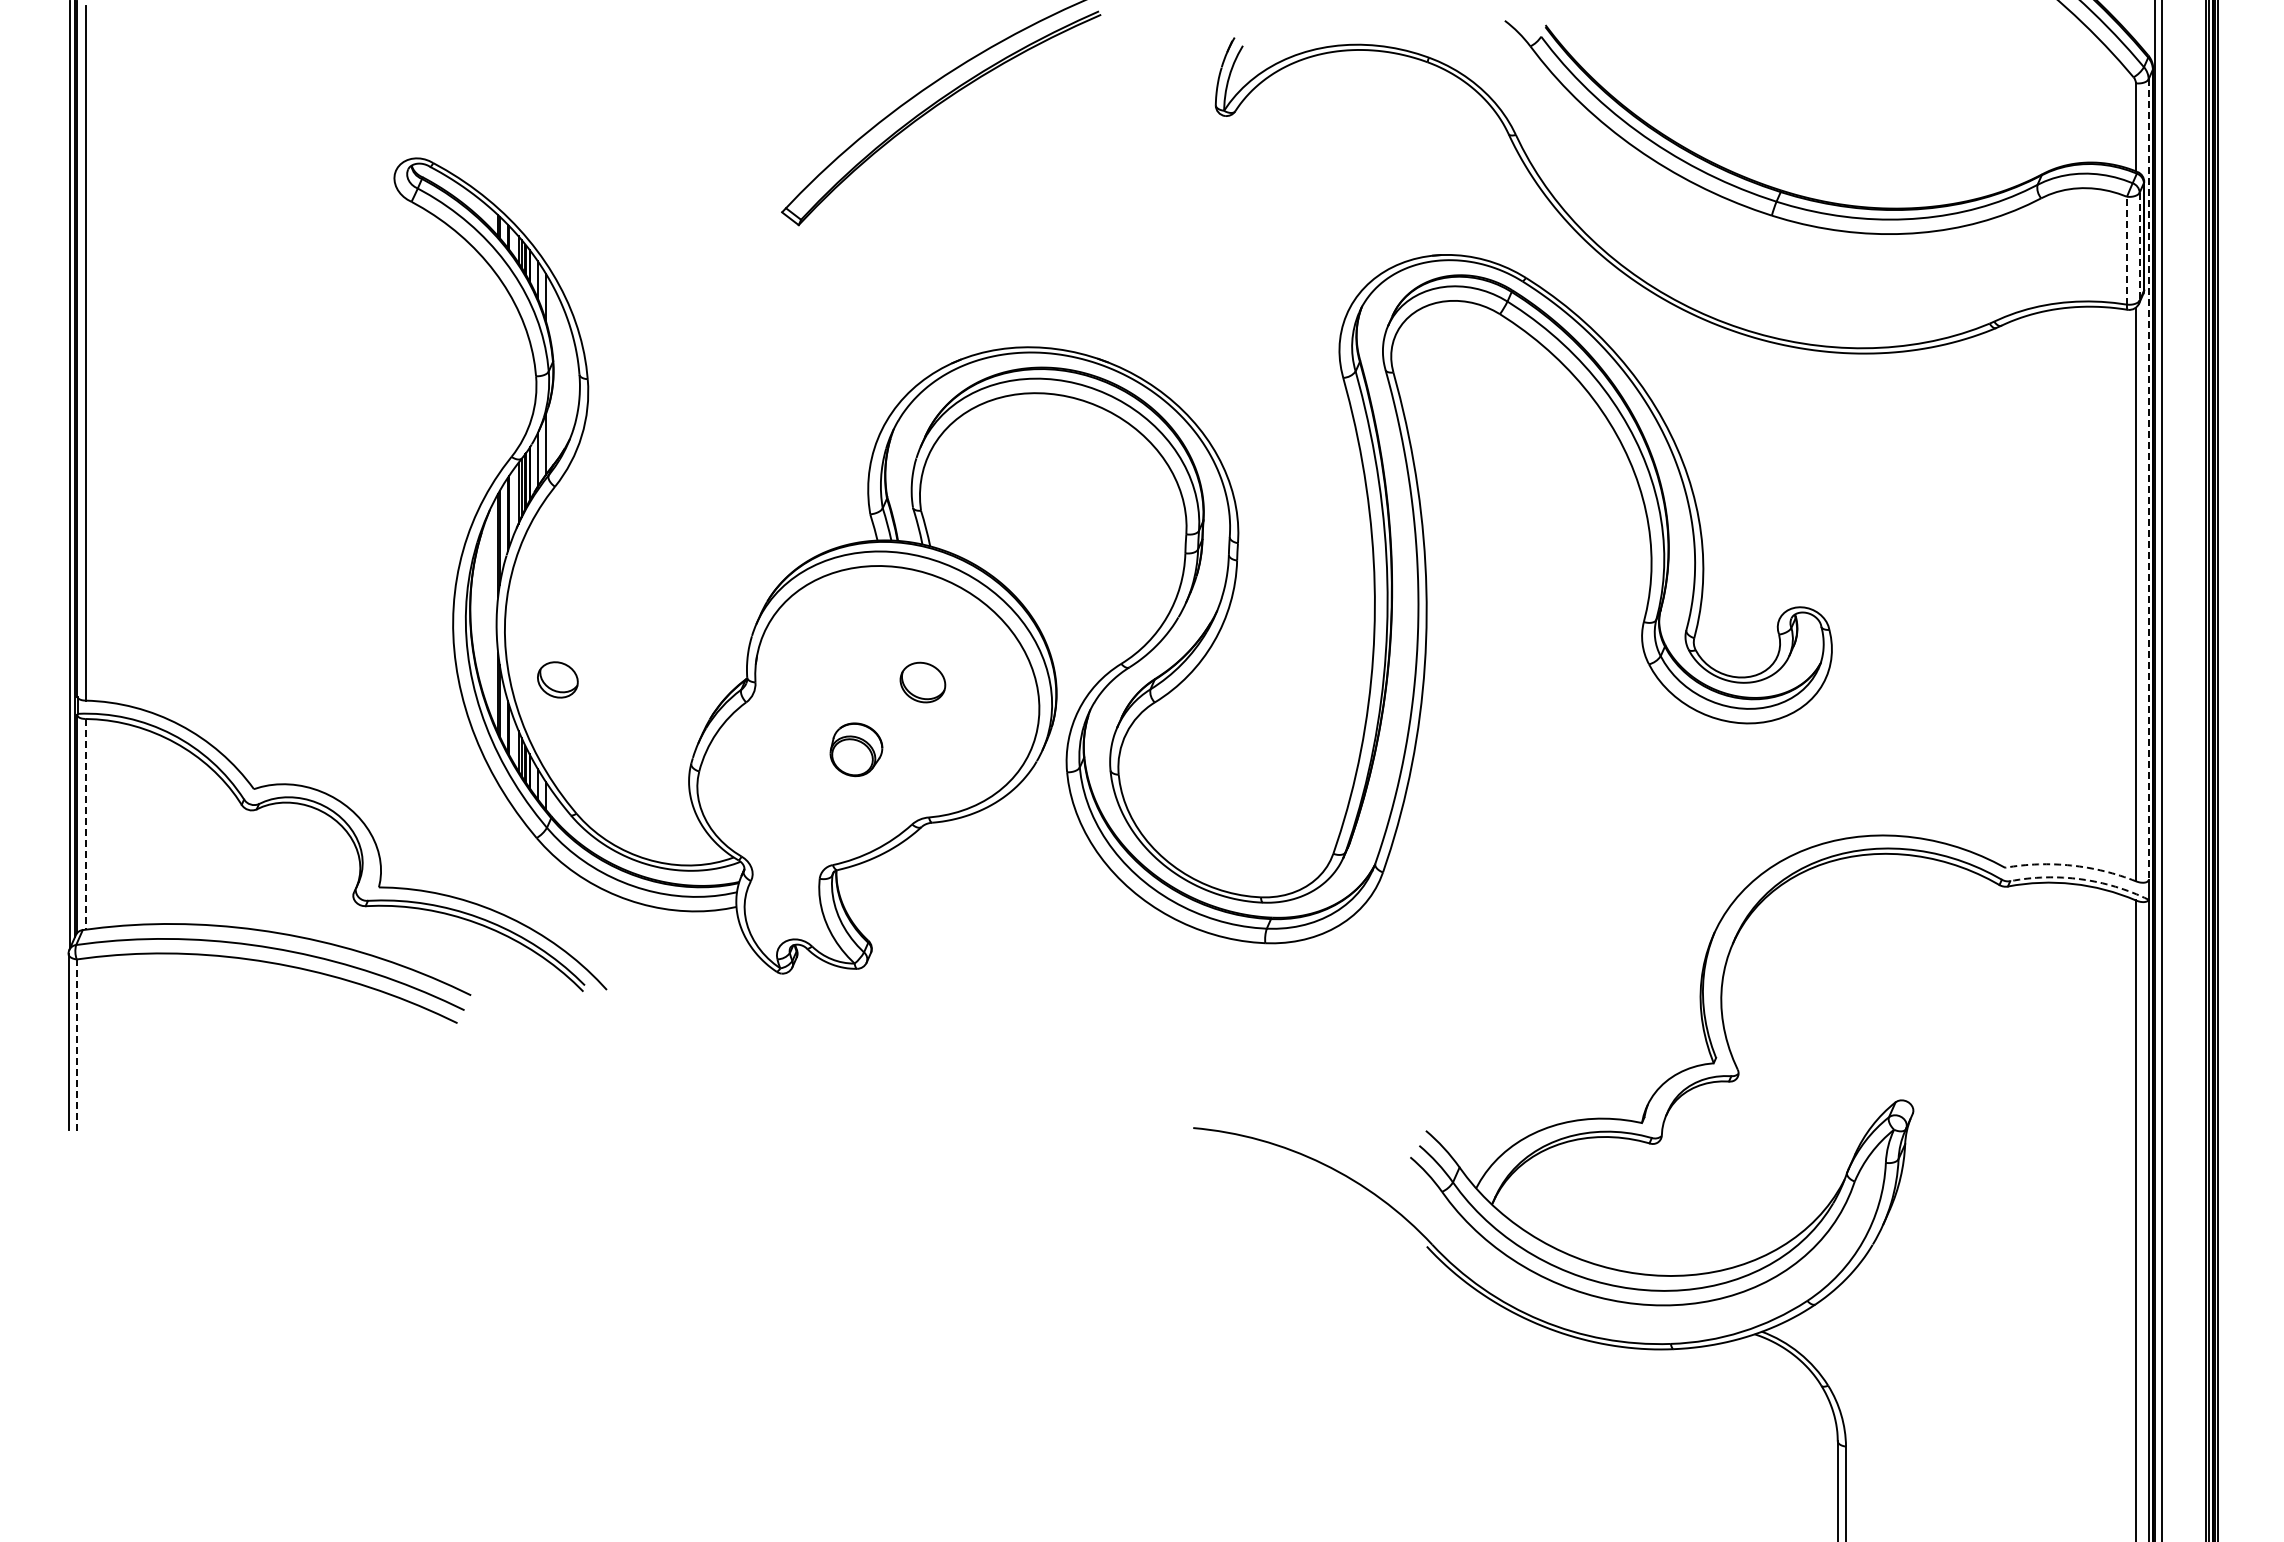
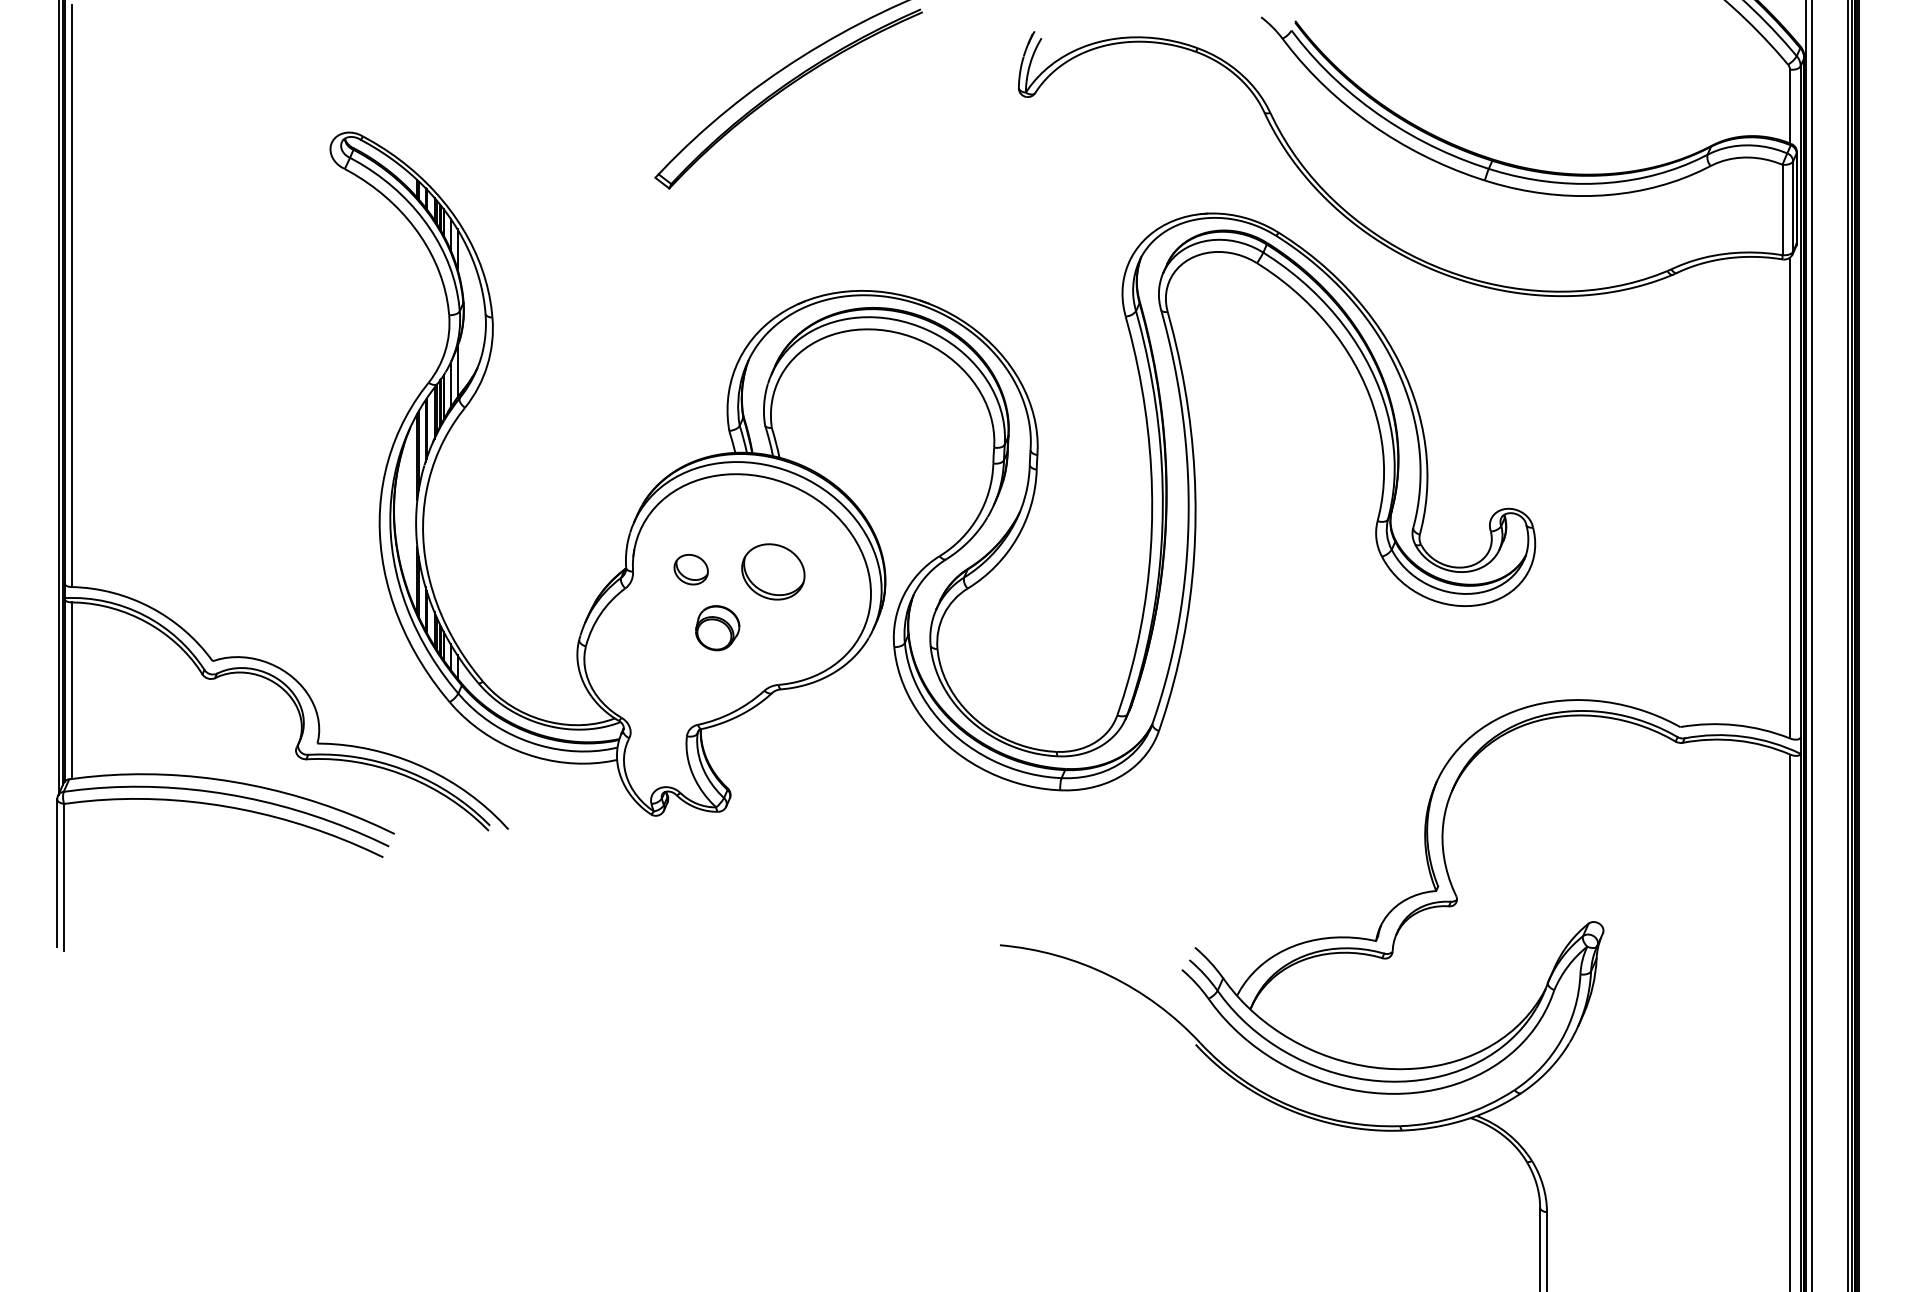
line: (2139, 246) -> (1793, 206), dashed -> solid
line: (2126, 250) -> (1782, 209), dashed -> solid
line: (2148, 480) -> (1800, 402), dashed -> solid
part: (557, 679) -> (690, 569), moved
part: (922, 682) -> (773, 571), size x1.67
line: (85, 824) -> (71, 690), dashed -> solid
arc: (2071, 865) -> (1736, 725), dashed -> solid
arc: (2080, 879) -> (1743, 736), dashed -> solid
line: (76, 1047) -> (64, 877), dashed -> solid

